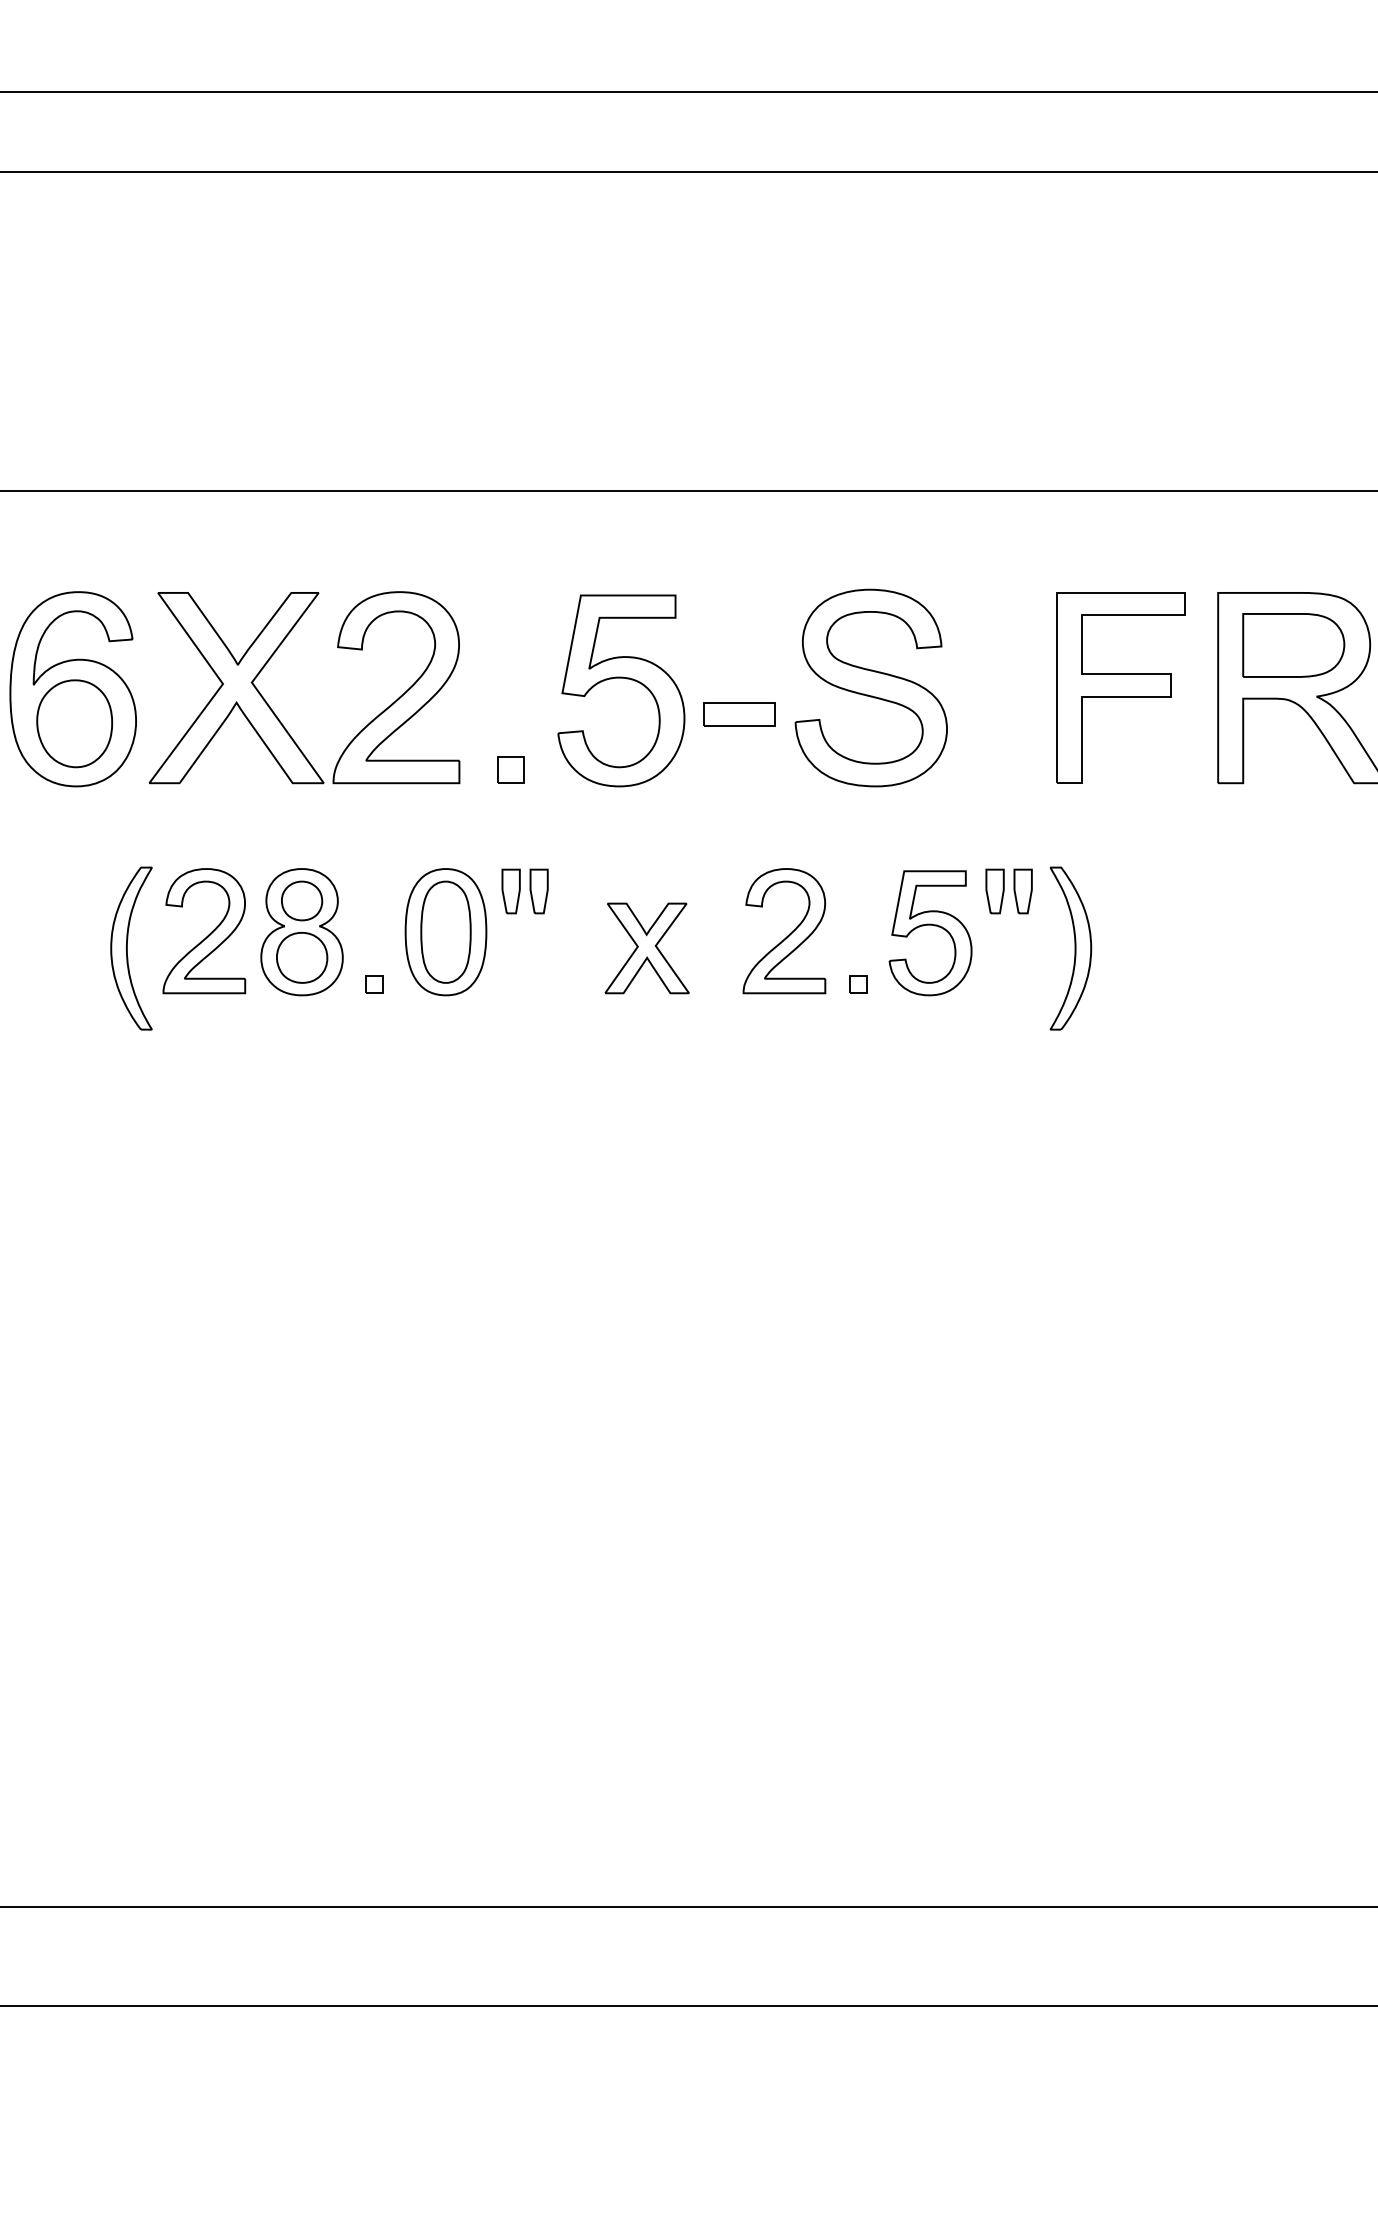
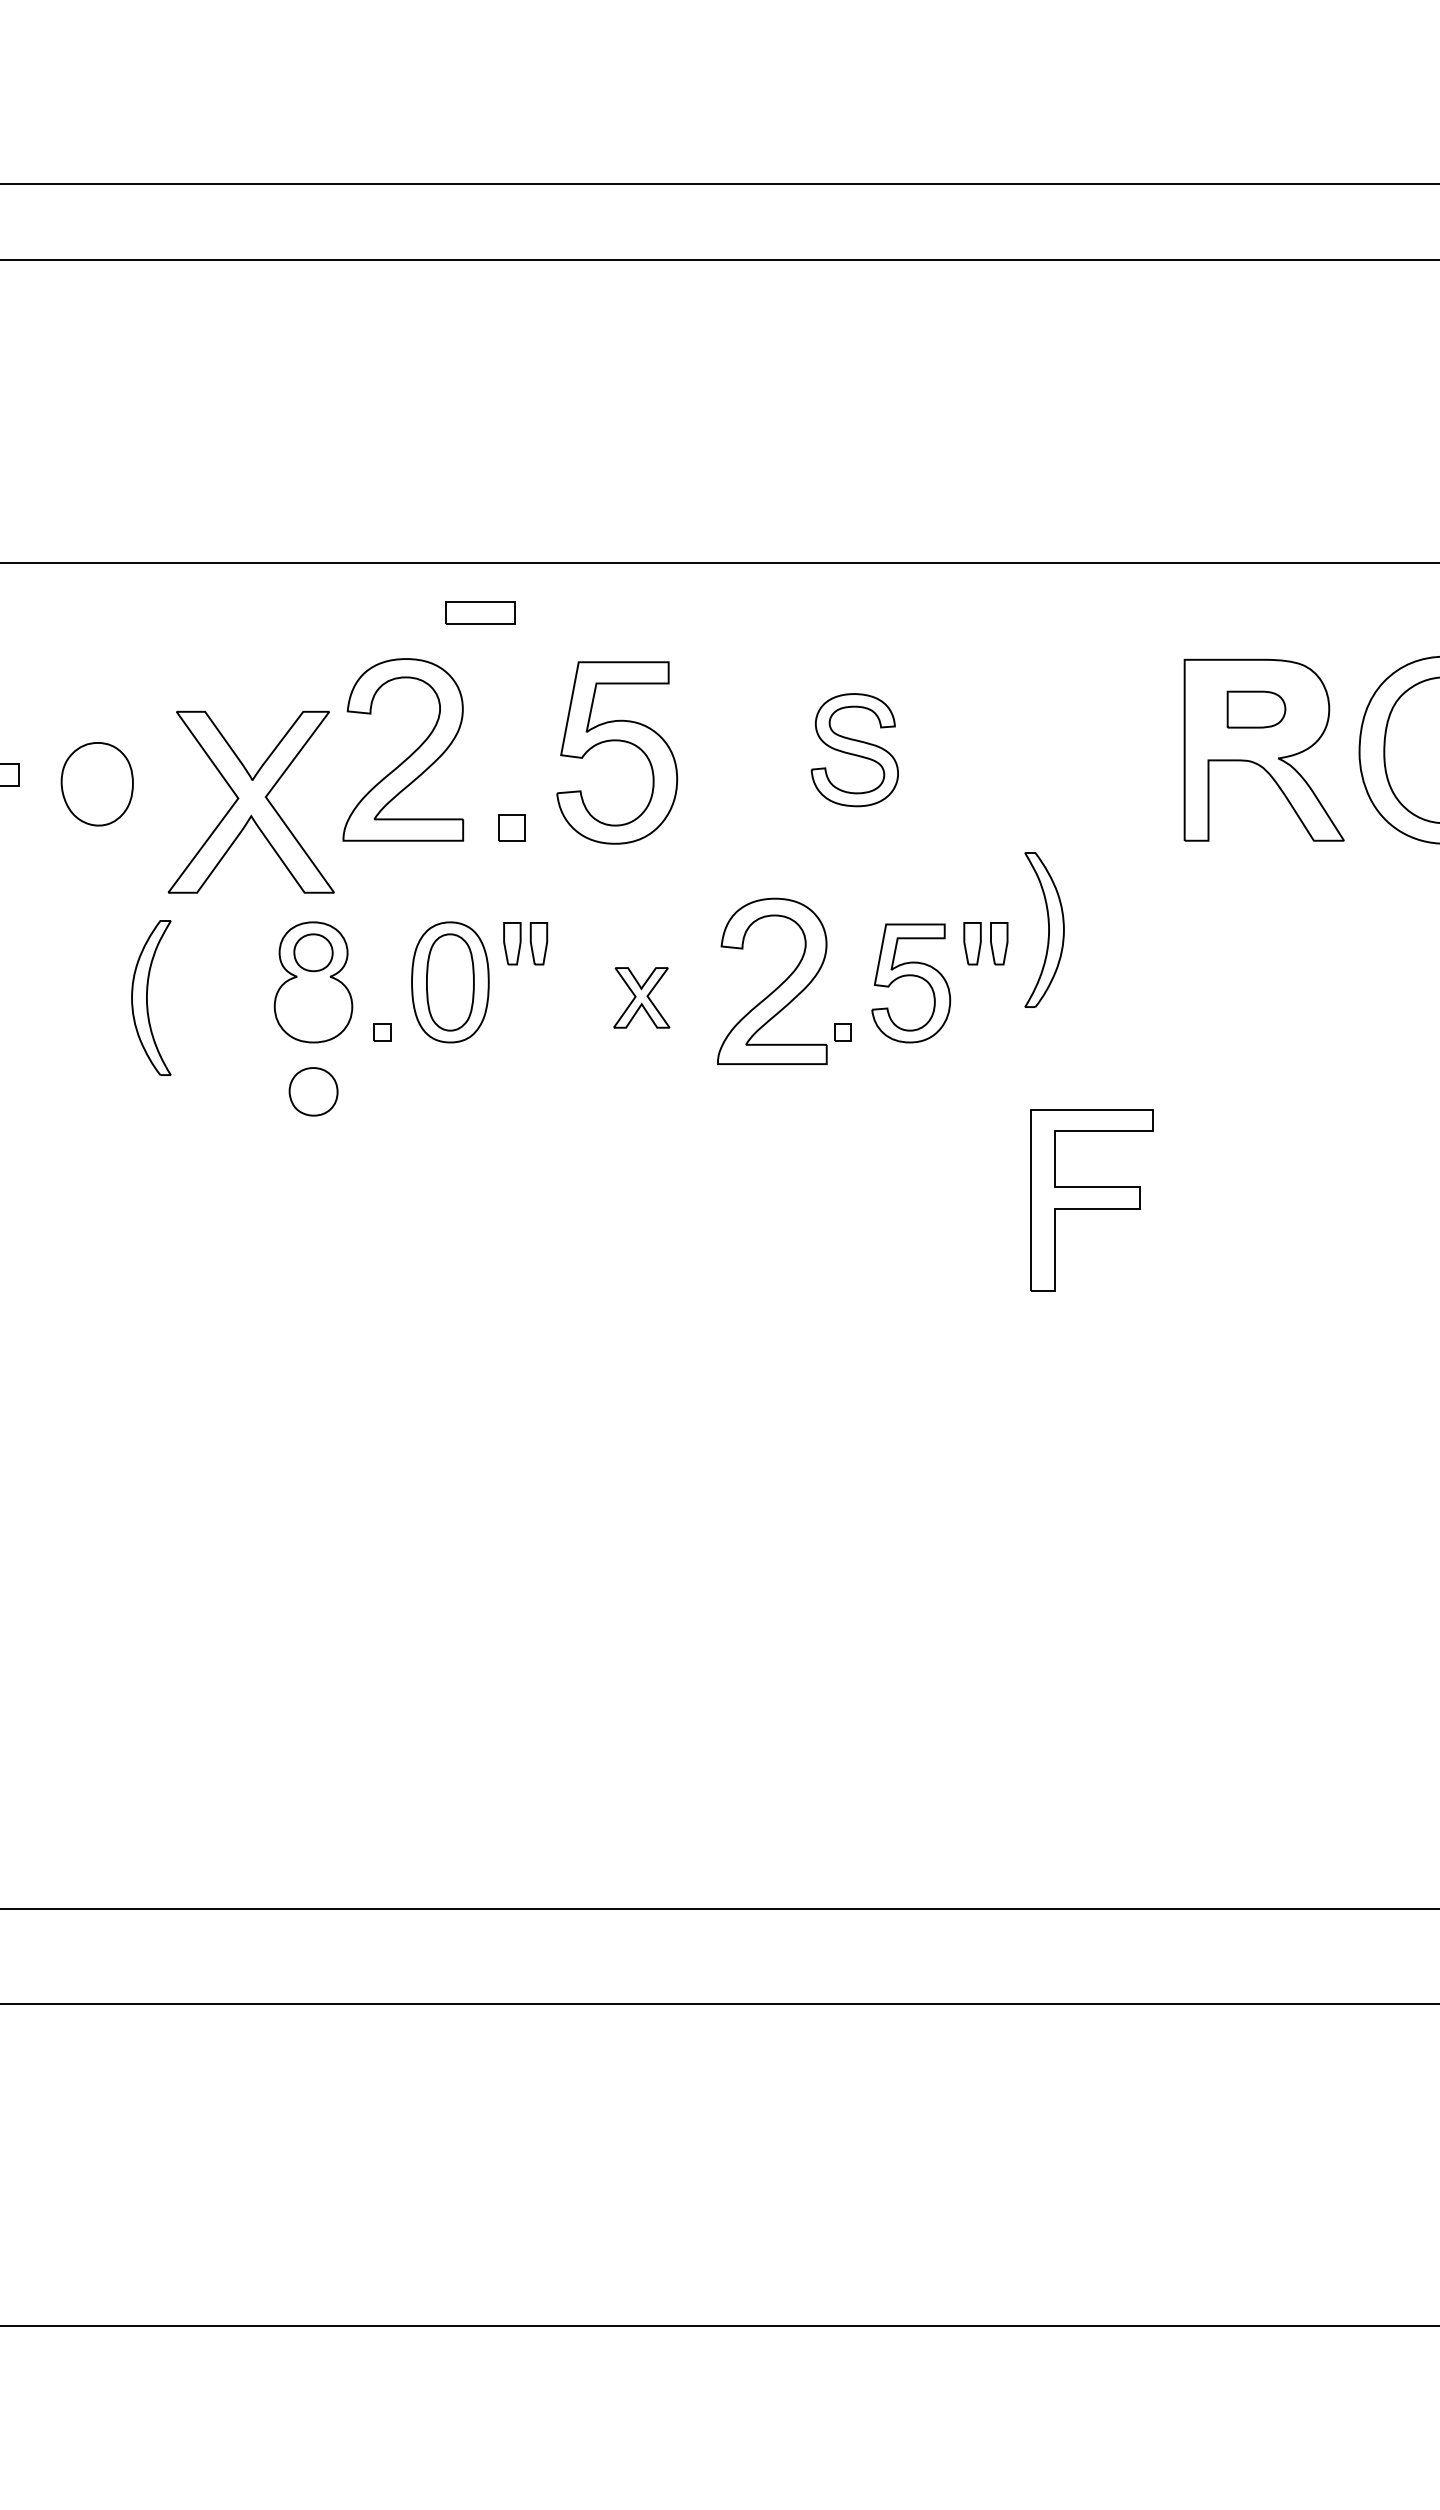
part: (1293, 645) -> (1256, 709), size x0.6
part: (235, 687) -> (250, 801), moved
part: (870, 687) -> (854, 749), size x0.6
part: (1120, 688) -> (1091, 1200), moved
part: (72, 689) -> (95, 751), removed
part: (739, 713) -> (480, 612), moved
part: (204, 931) -> (220, 981), removed
part: (783, 931) -> (771, 981), size x1.4
part: (646, 948) -> (641, 997), size x0.7
part: (1070, 948) -> (1044, 929), moved
part: (302, 957) -> (313, 1091), moved

